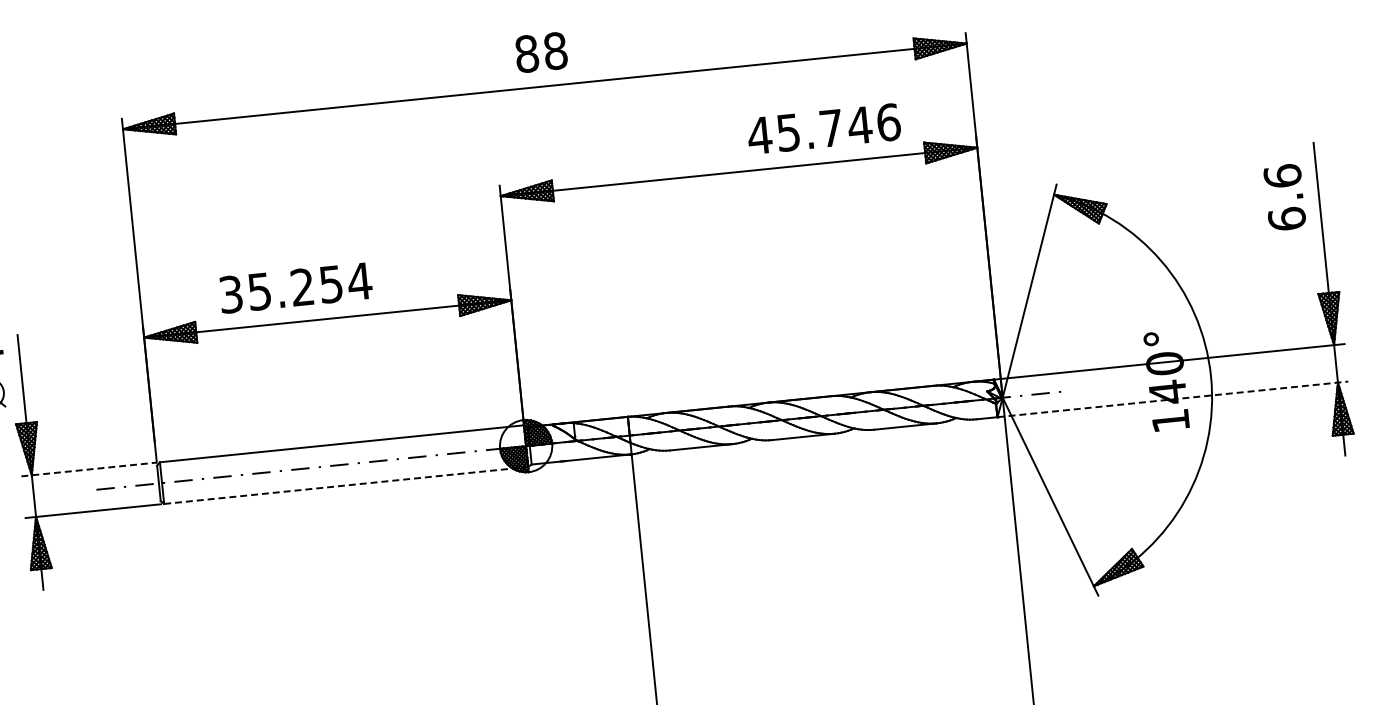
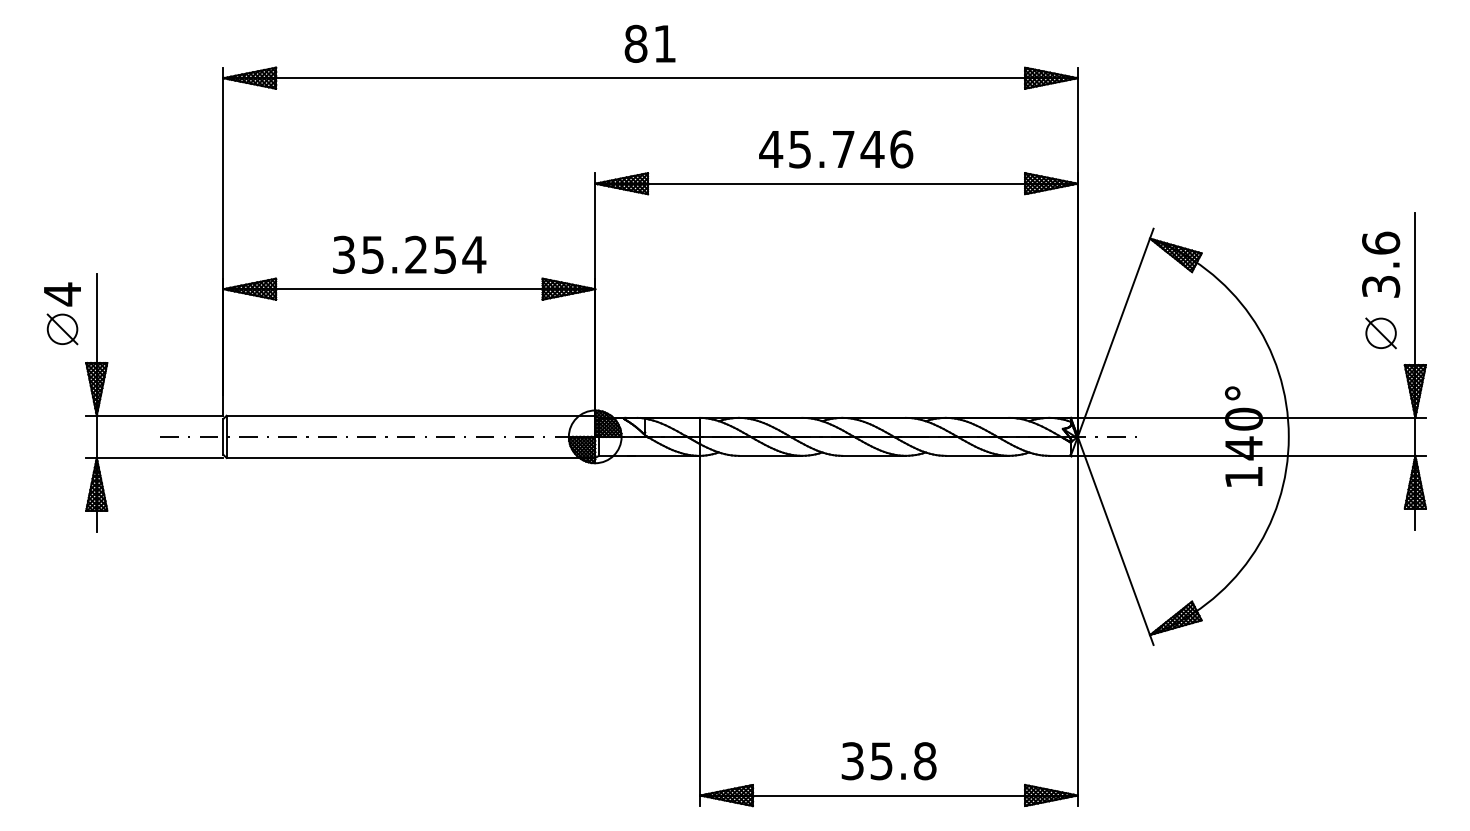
text: (555, 50) -> (664, 43), 88 -> 81
text: (824, 129) -> (836, 149), moved
text: (1287, 218) -> (1381, 286), 6.6 -> 3.6
part: (1291, 265) -> (1380, 333), added
text: (295, 287) -> (409, 254), moved
line: (1173, 399) -> (1248, 455), dashed -> solid
line: (88, 469) -> (154, 415), dashed -> solid
line: (346, 484) -> (411, 457), dashed -> solid

